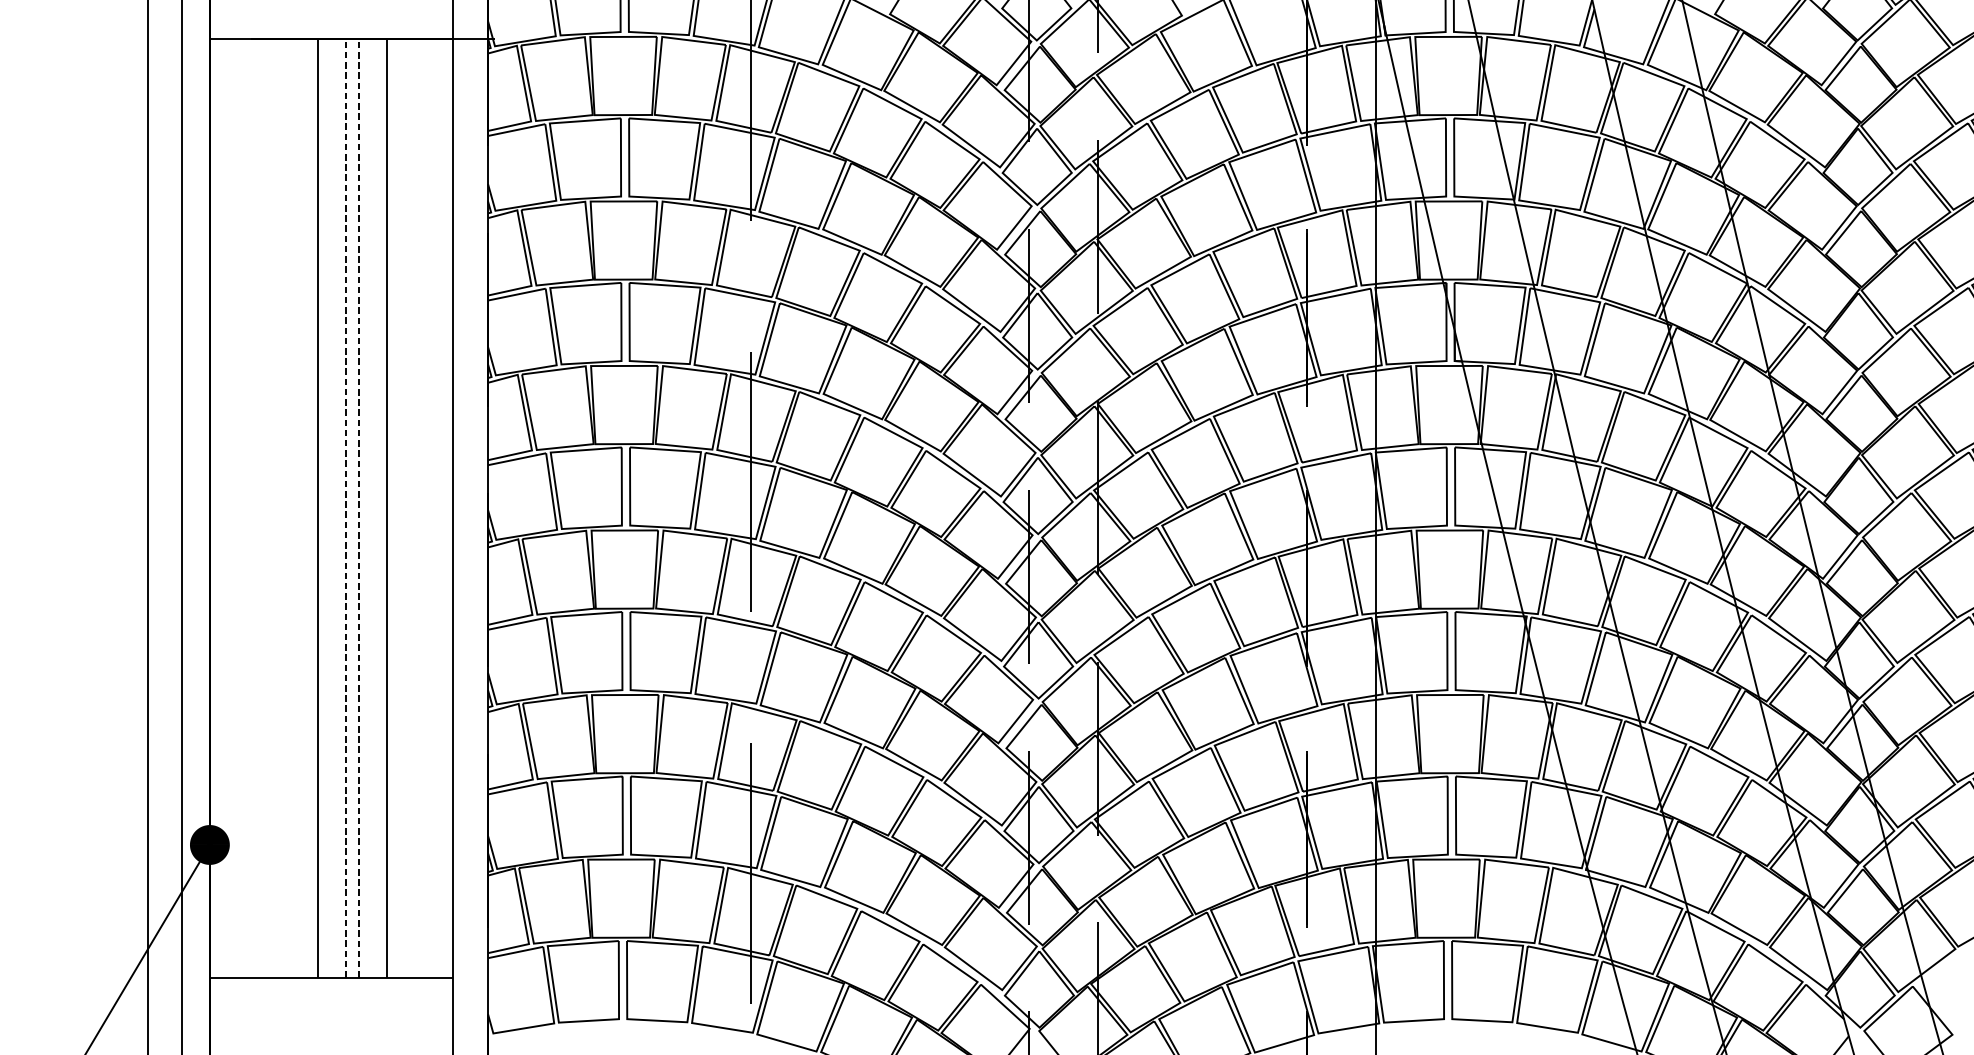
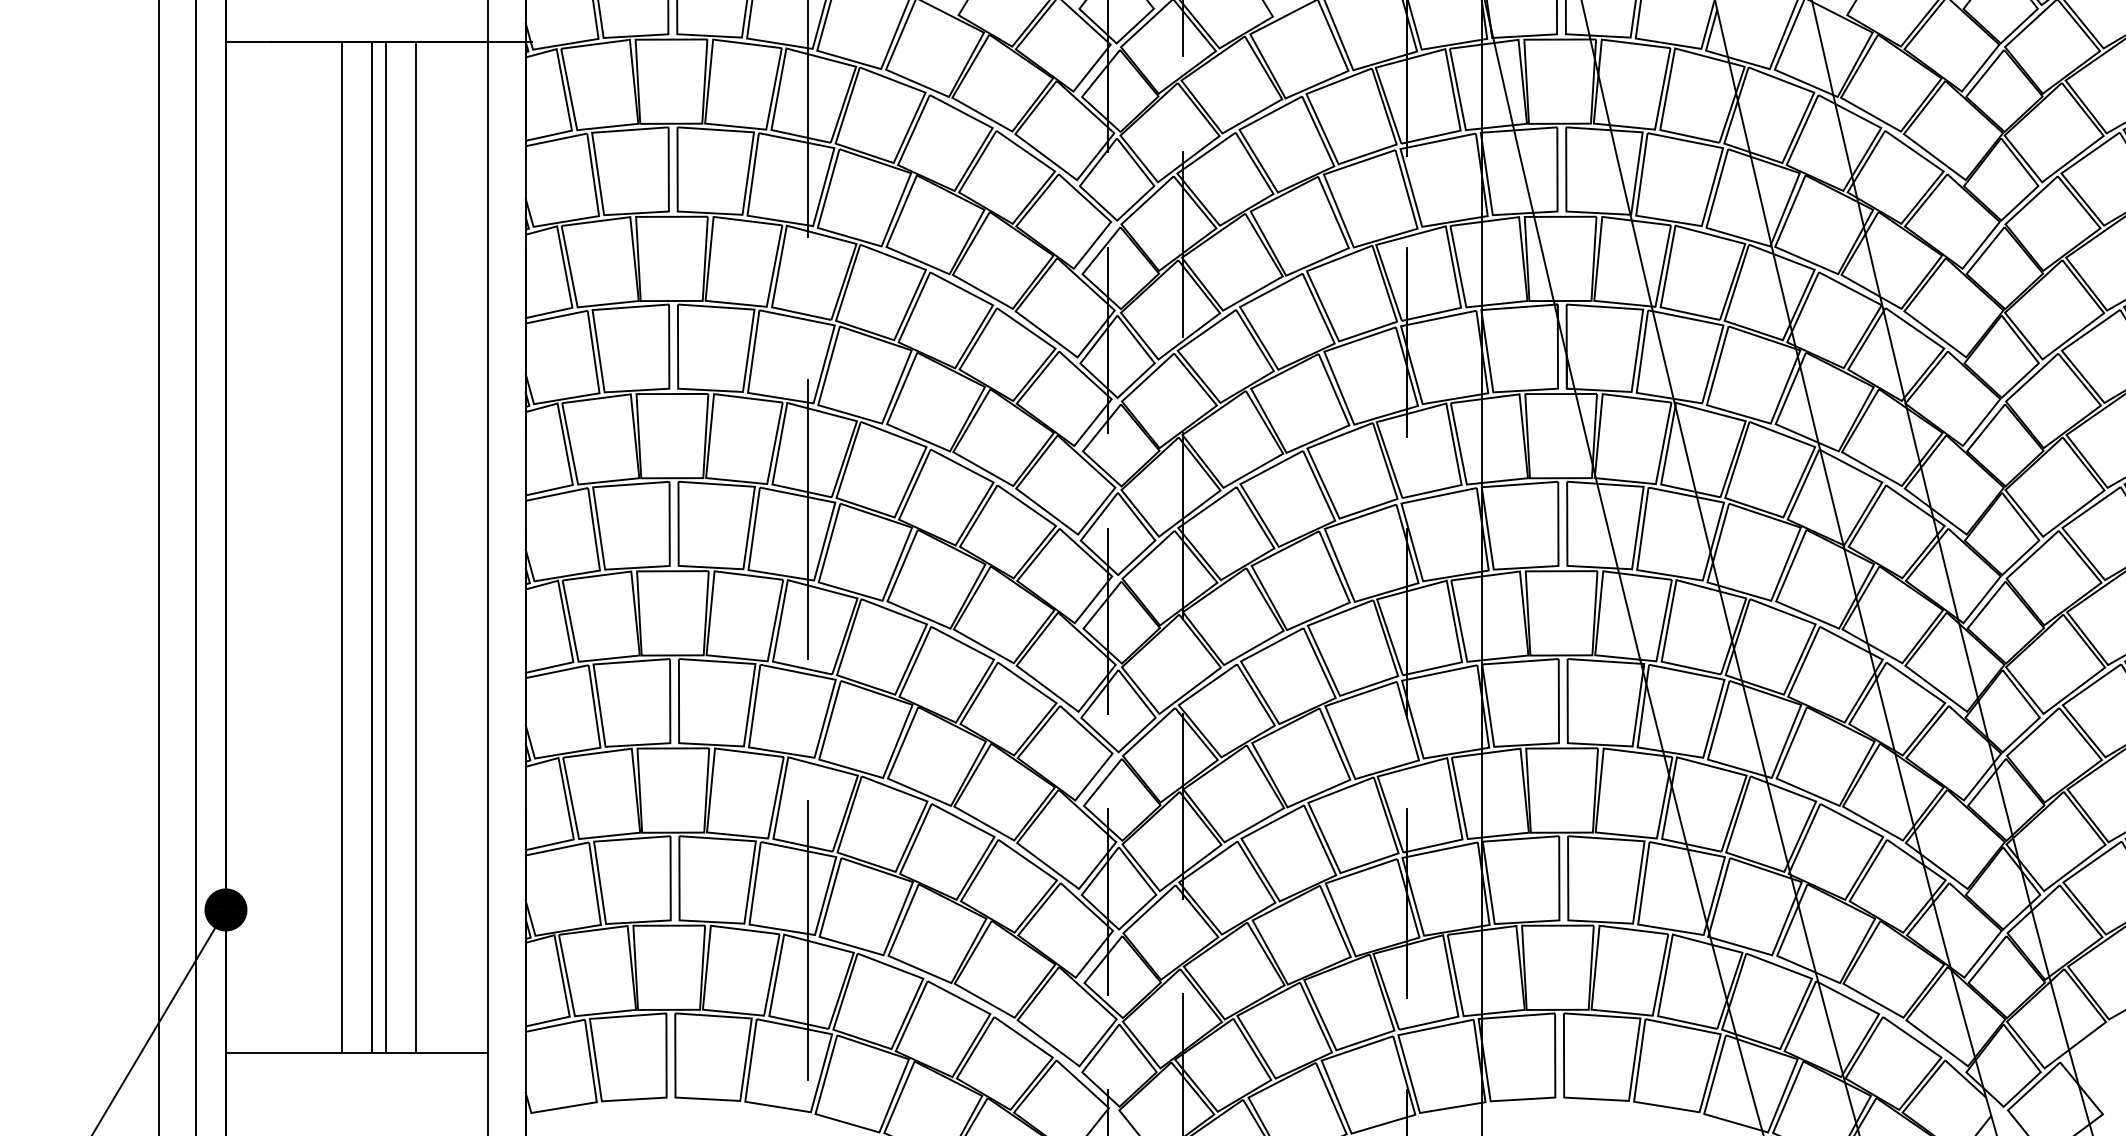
line: (345, 508) -> (372, 547), dashed -> solid
line: (358, 508) -> (386, 547), dashed -> solid

